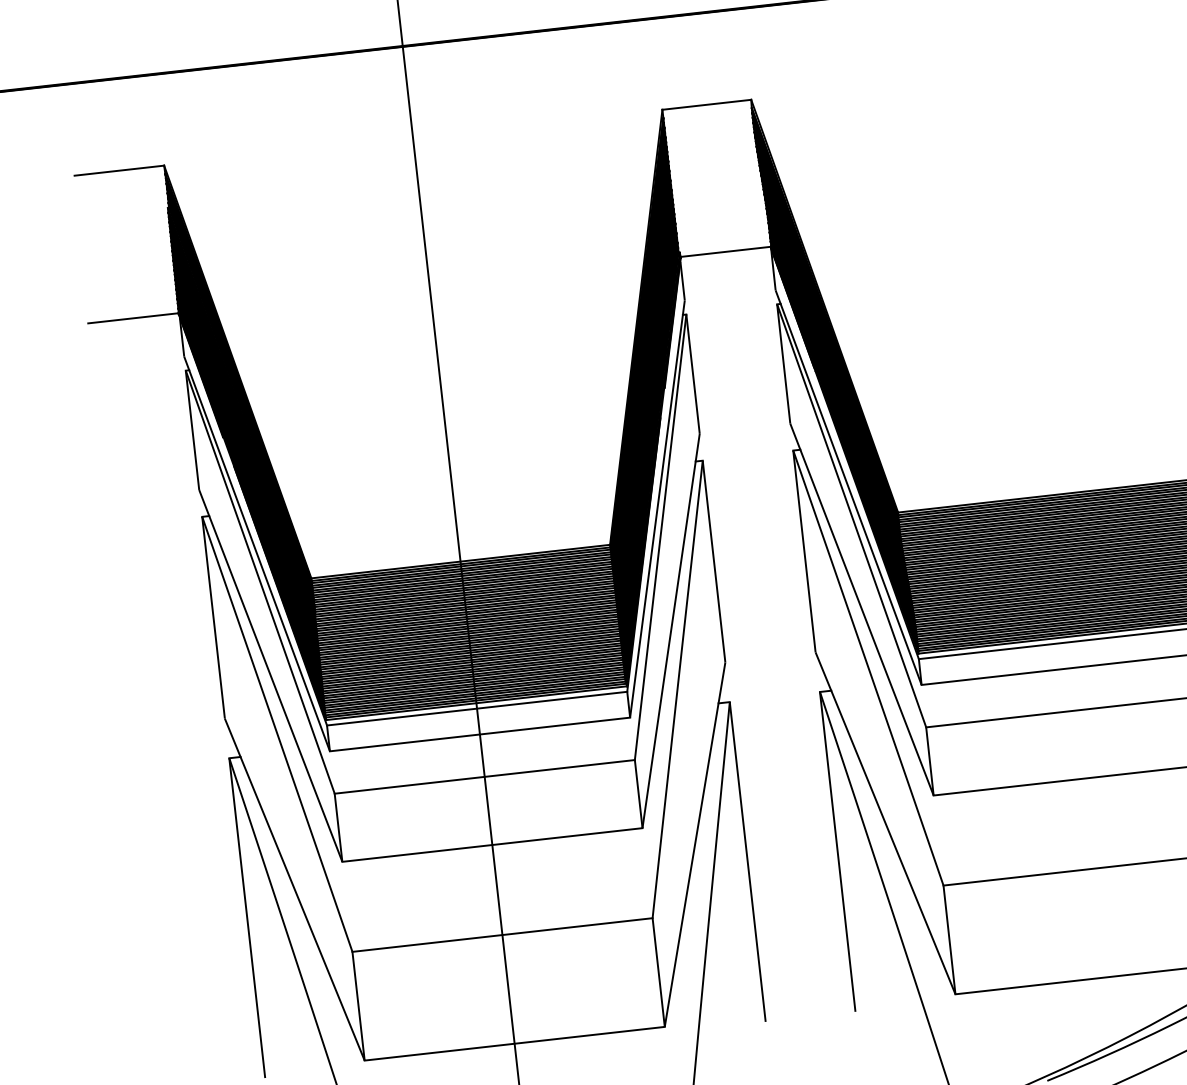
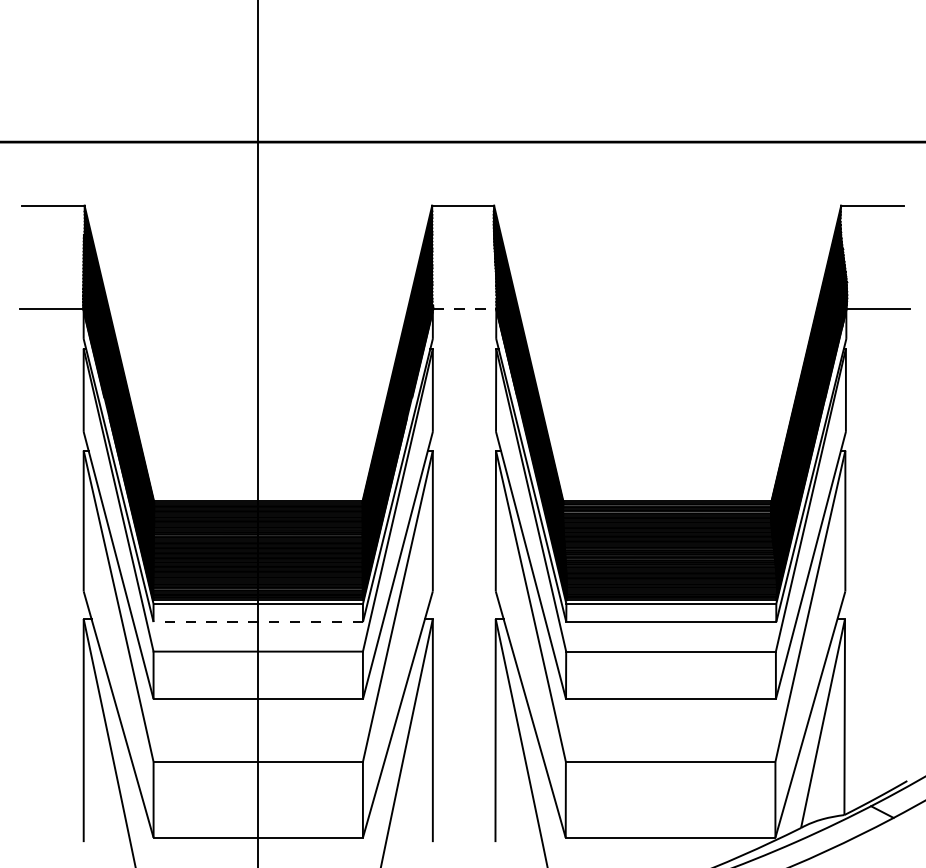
line: (725, 251) -> (464, 308), solid -> dashed
line: (480, 735) -> (258, 622), solid -> dashed

